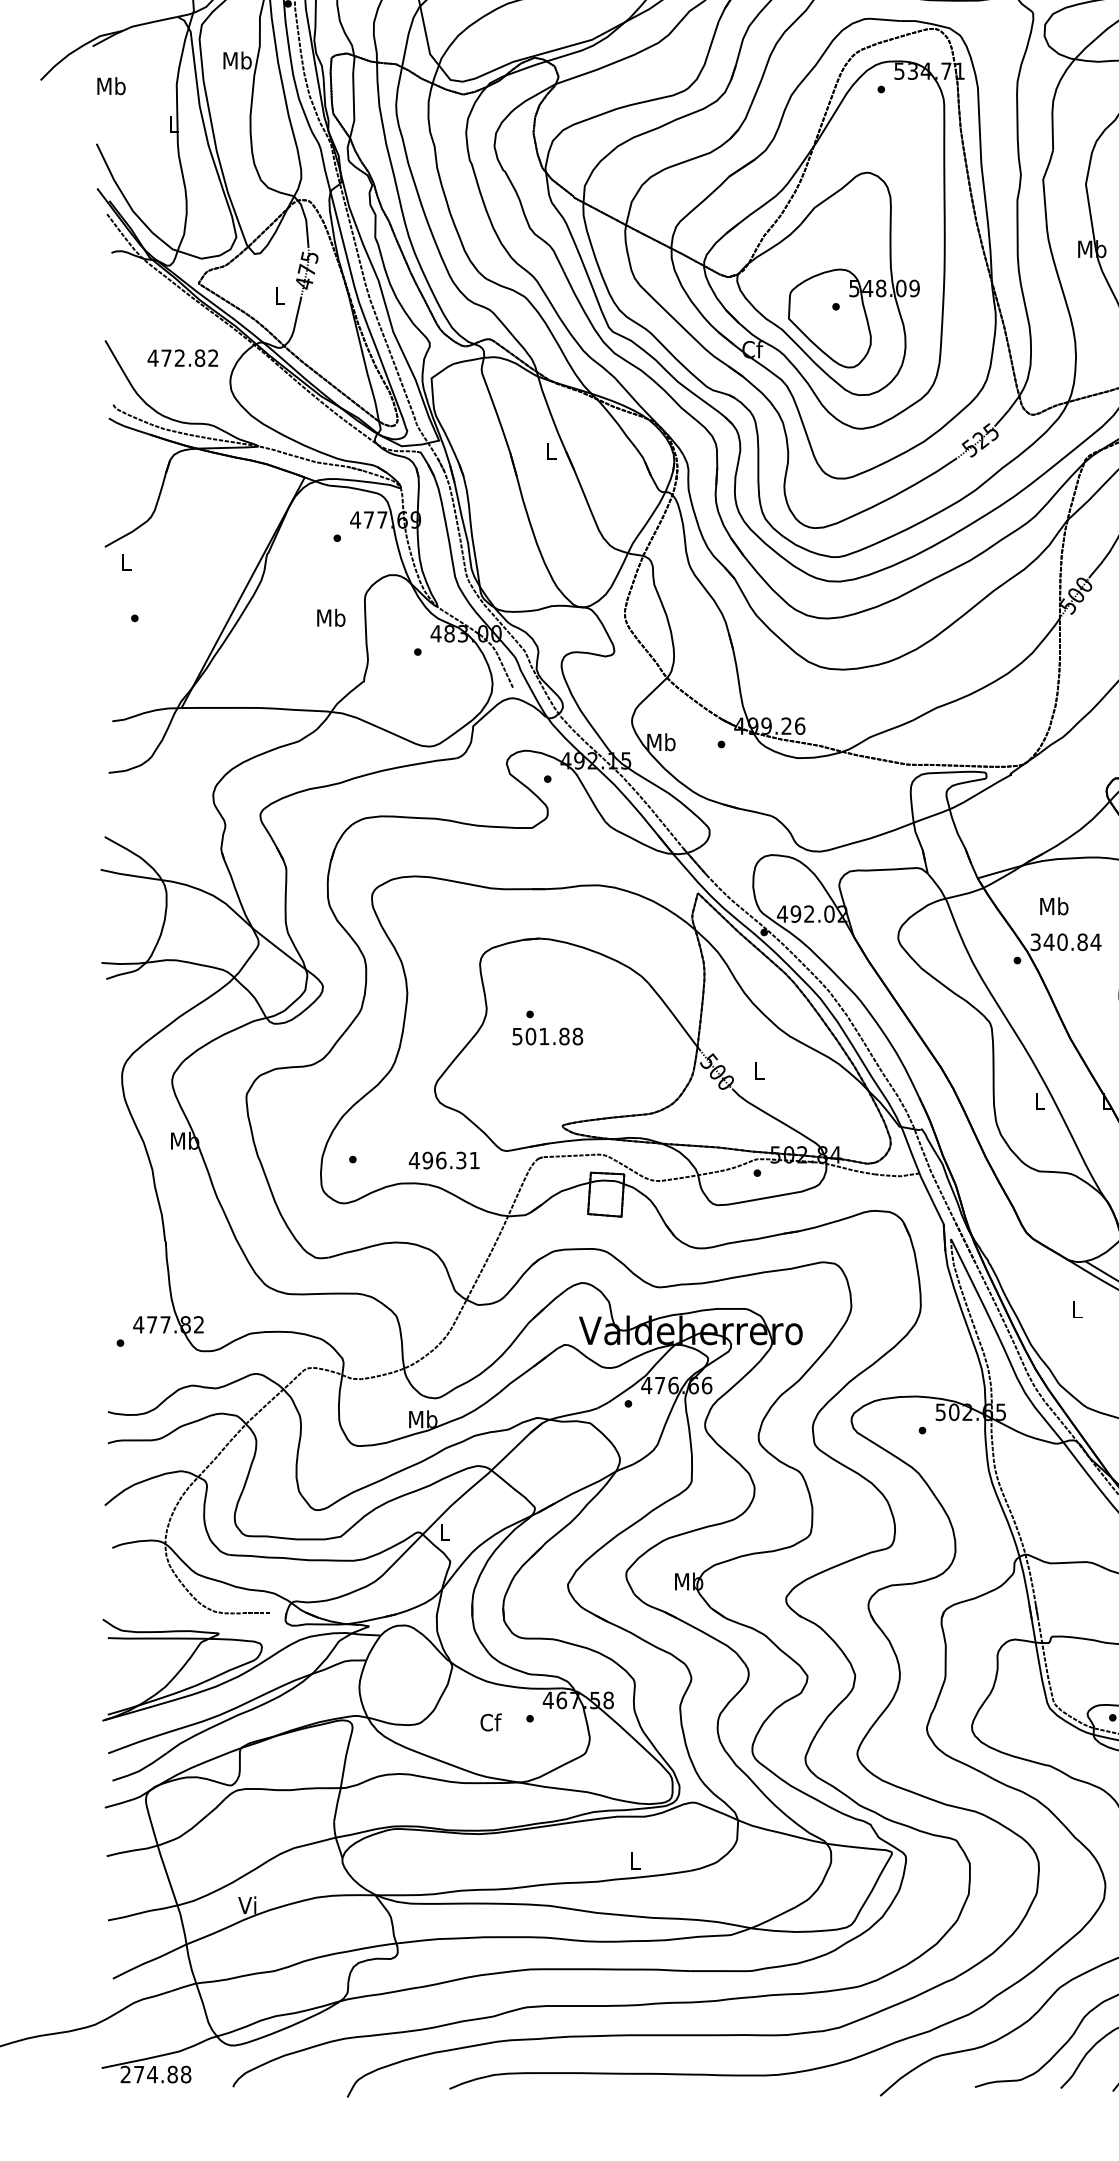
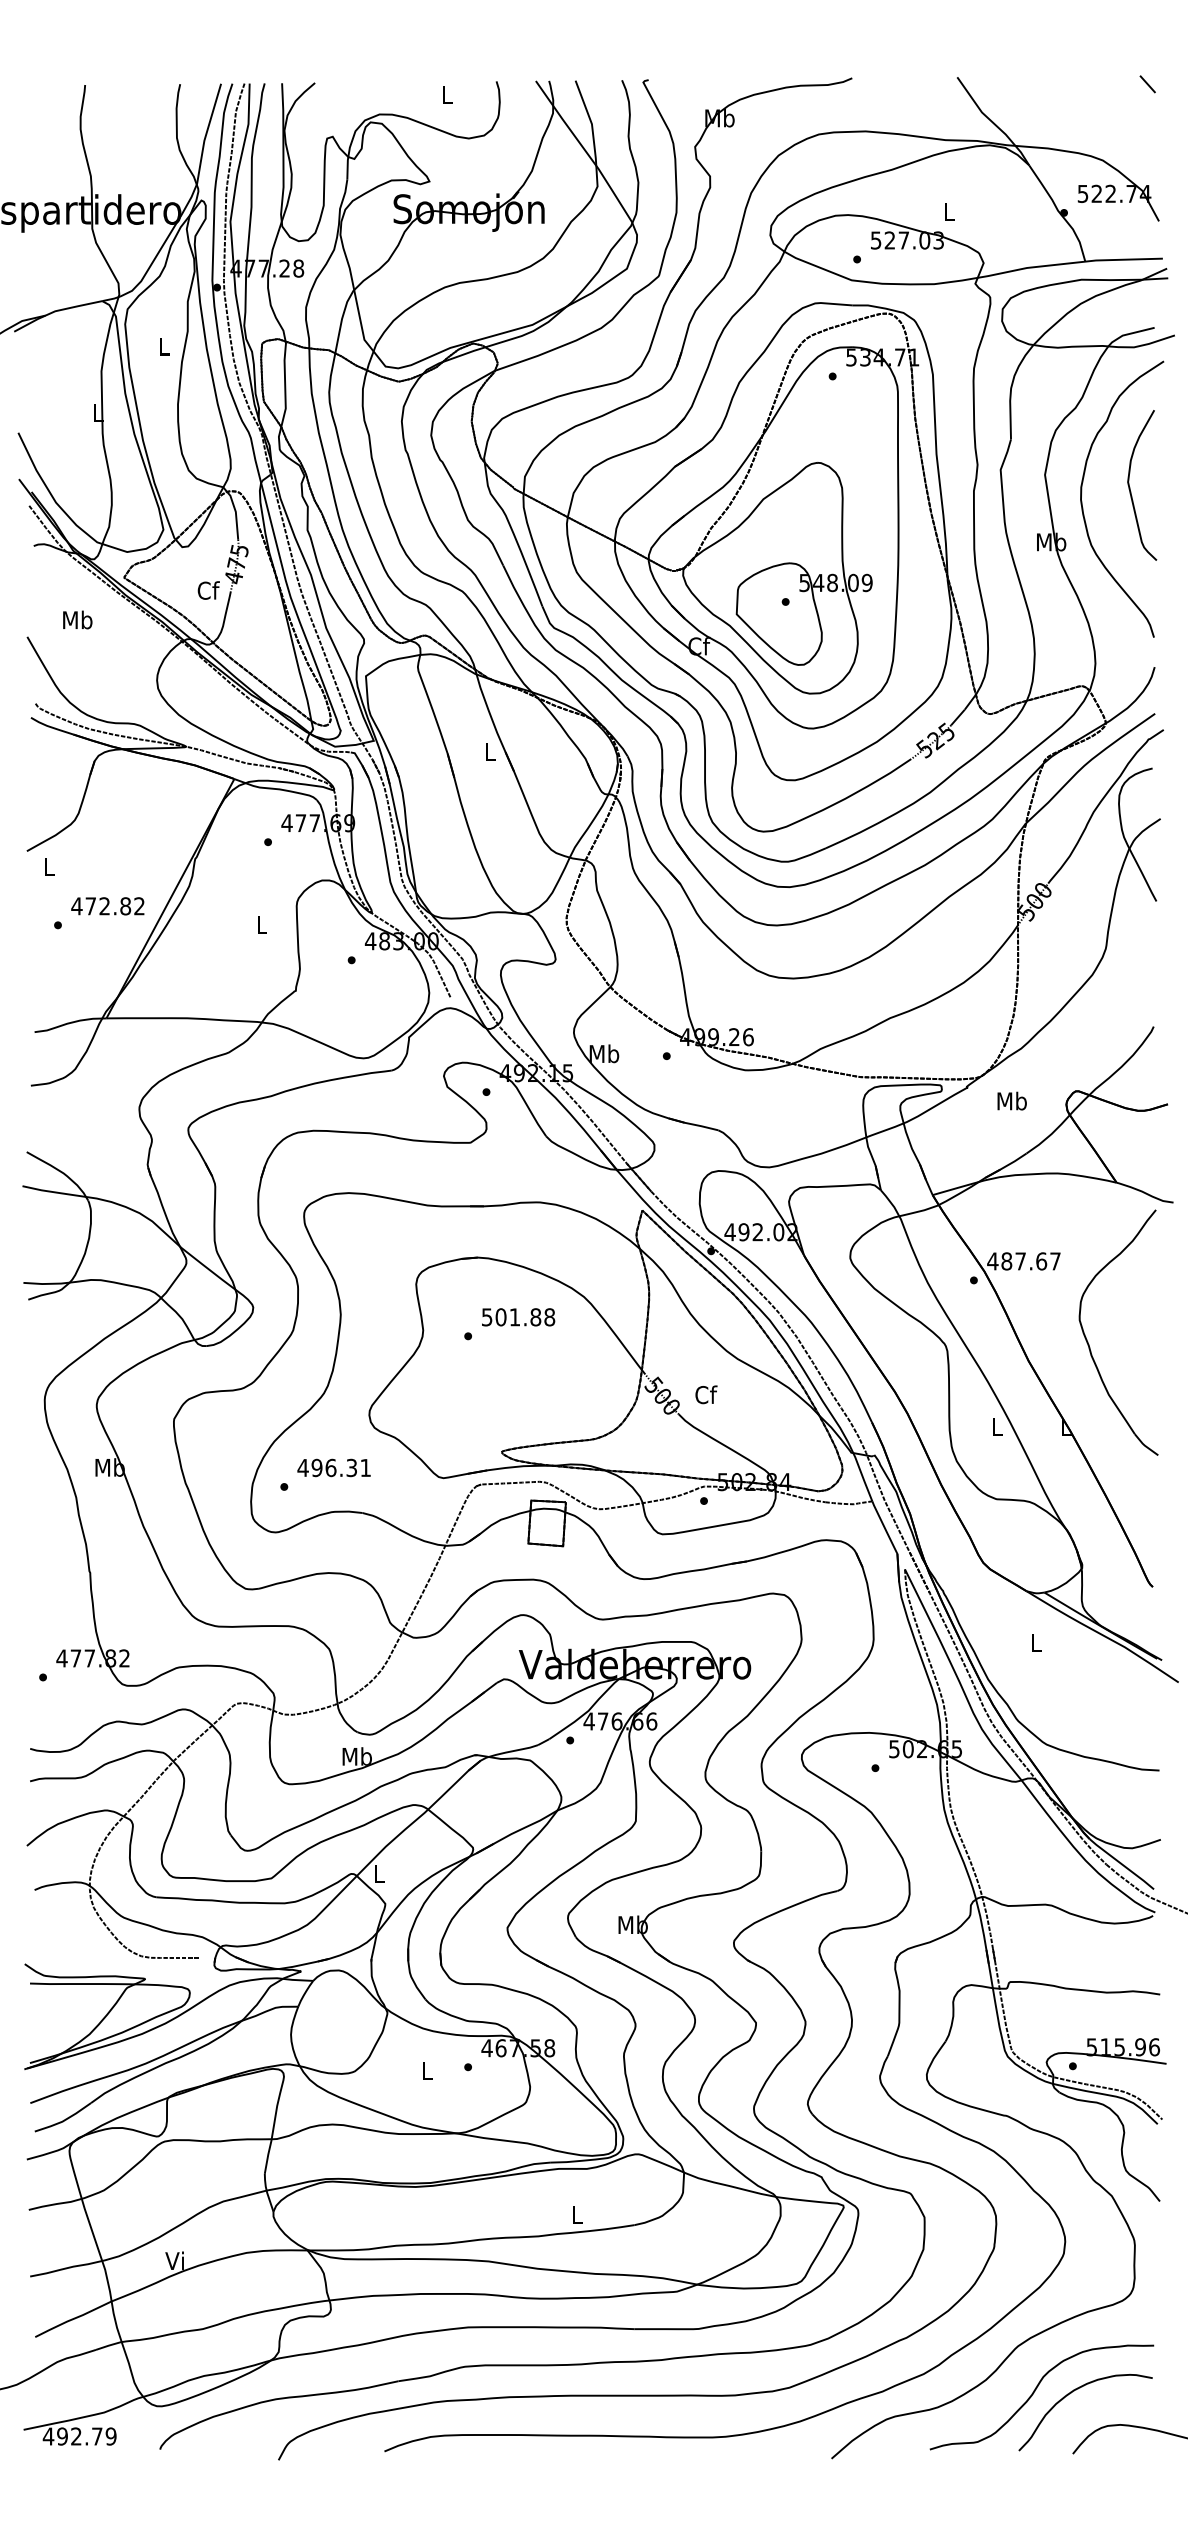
text: (237, 60) -> (164, 346), Mb -> L
text: (111, 85) -> (77, 619), moved
text: (279, 295) -> (208, 590), L -> Cf
text: (182, 358) -> (107, 906), moved
text: (330, 617) -> (261, 924), Mb -> L
text: (1053, 905) -> (1011, 1100), moved
text: (1066, 942) -> (1024, 1261), 340.84 -> 487.67
text: (547, 1036) -> (518, 1317), moved
text: (759, 1070) -> (706, 1394), L -> Cf
text: (443, 1160) -> (333, 1467), moved
text: (490, 1721) -> (427, 2070), Cf -> L
text: (155, 2074) -> (79, 2436), 274.88 -> 492.79

